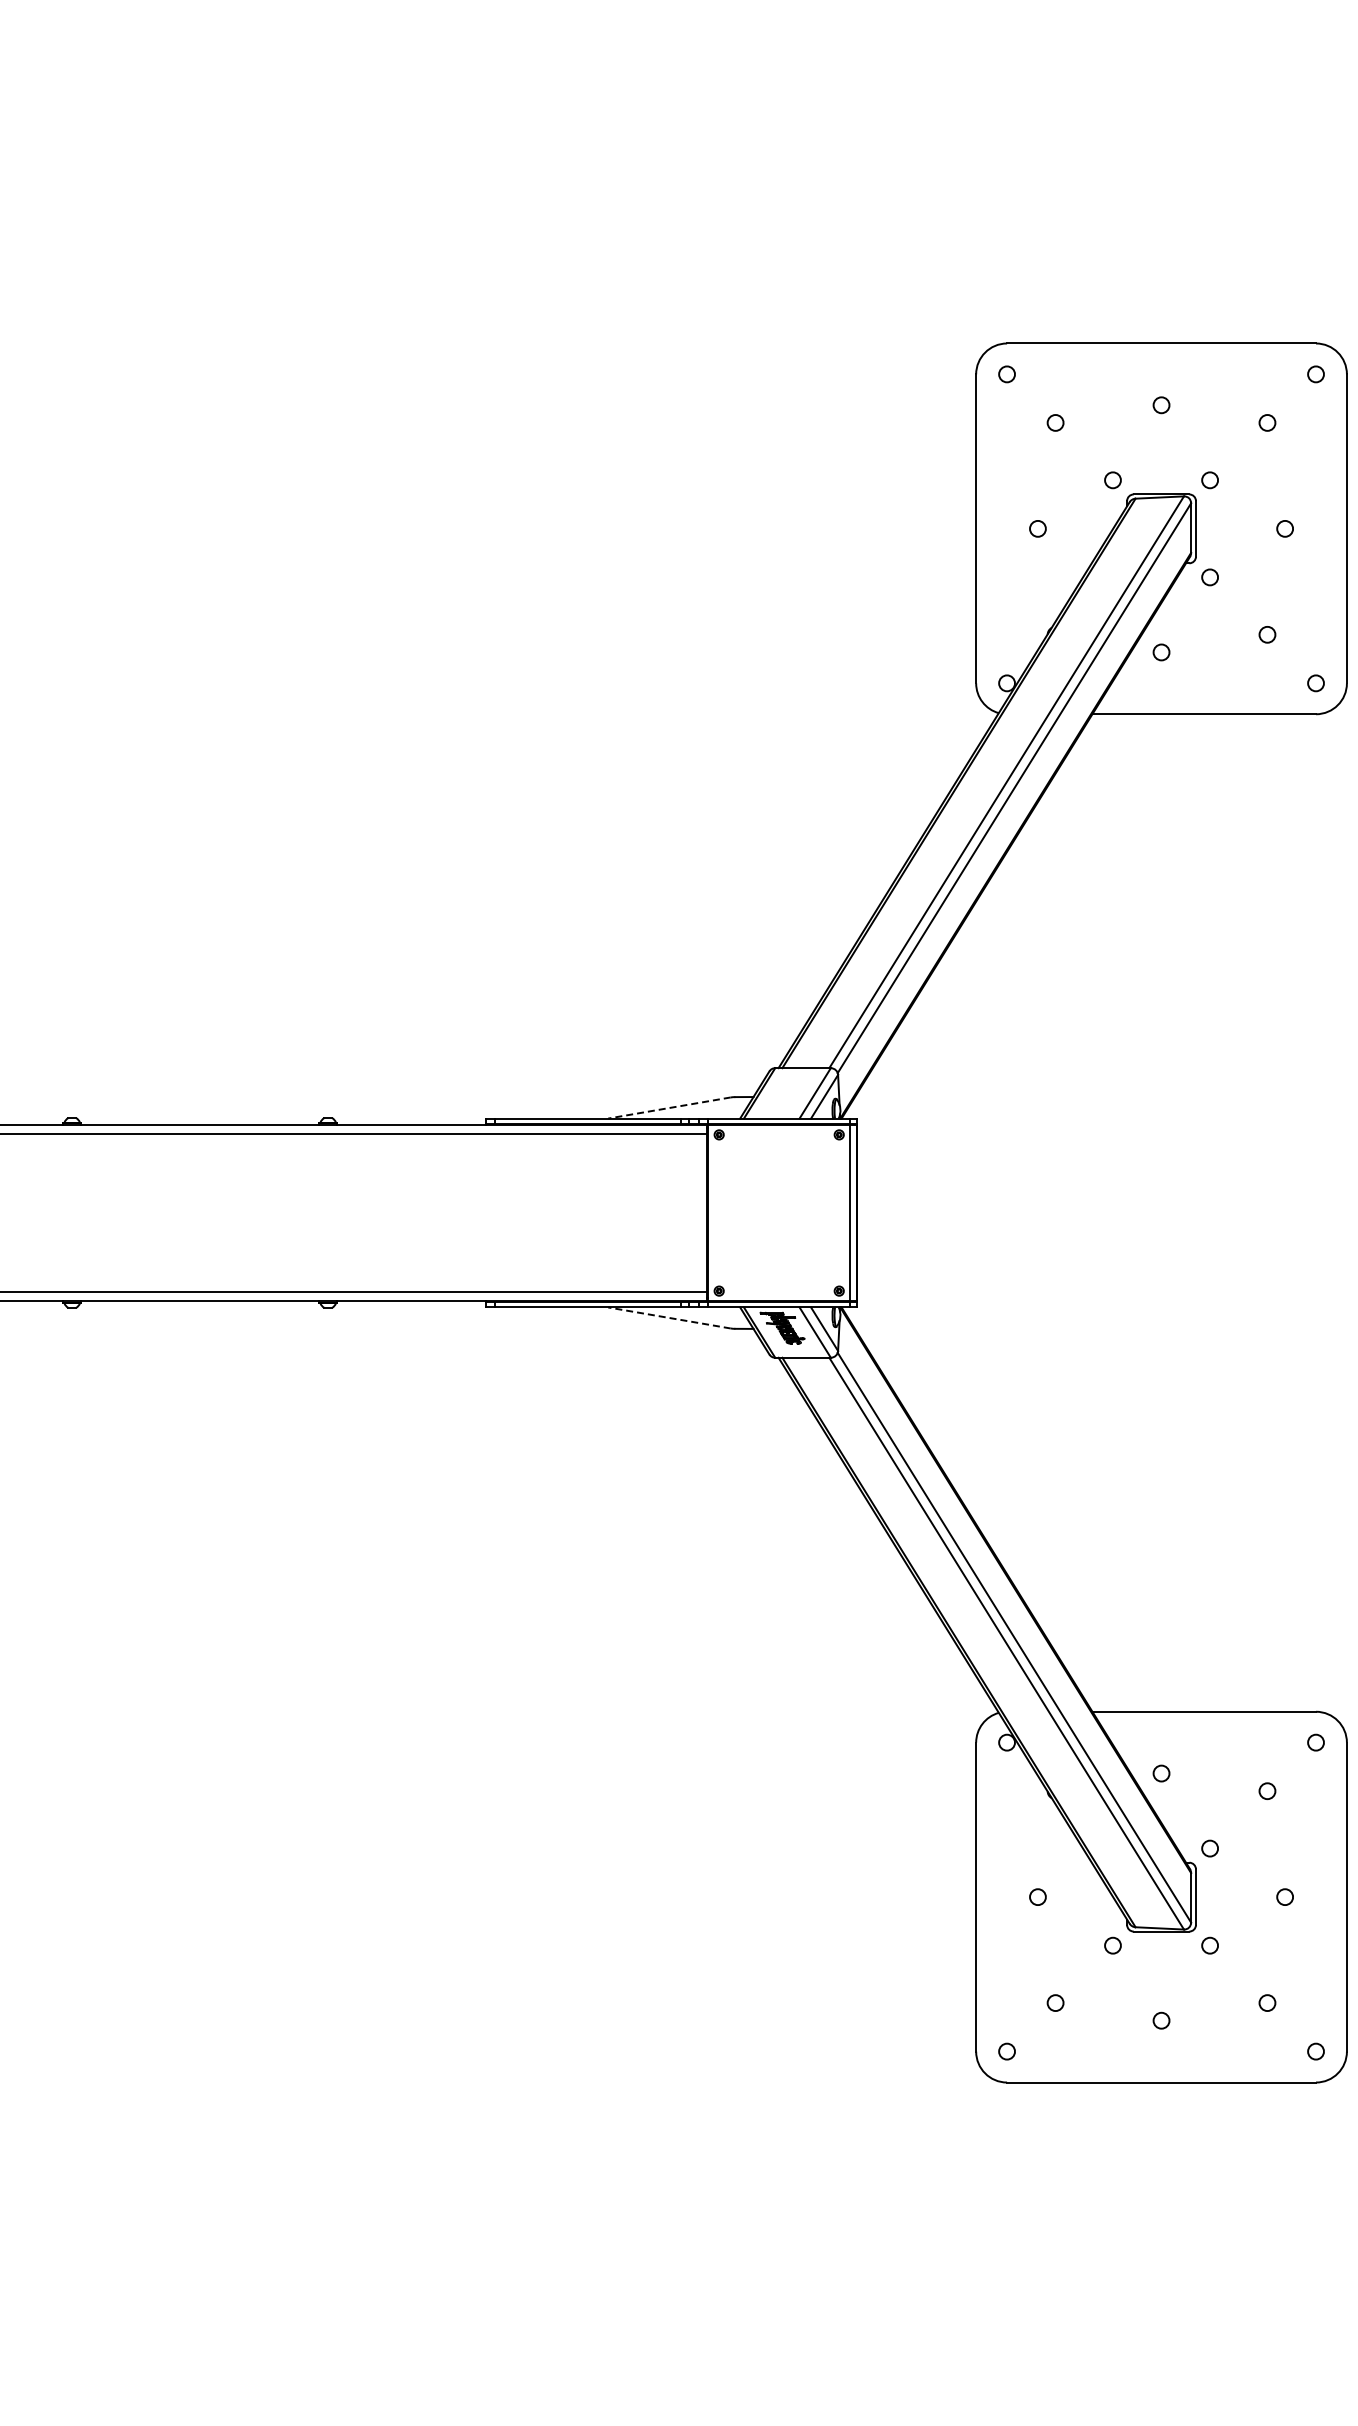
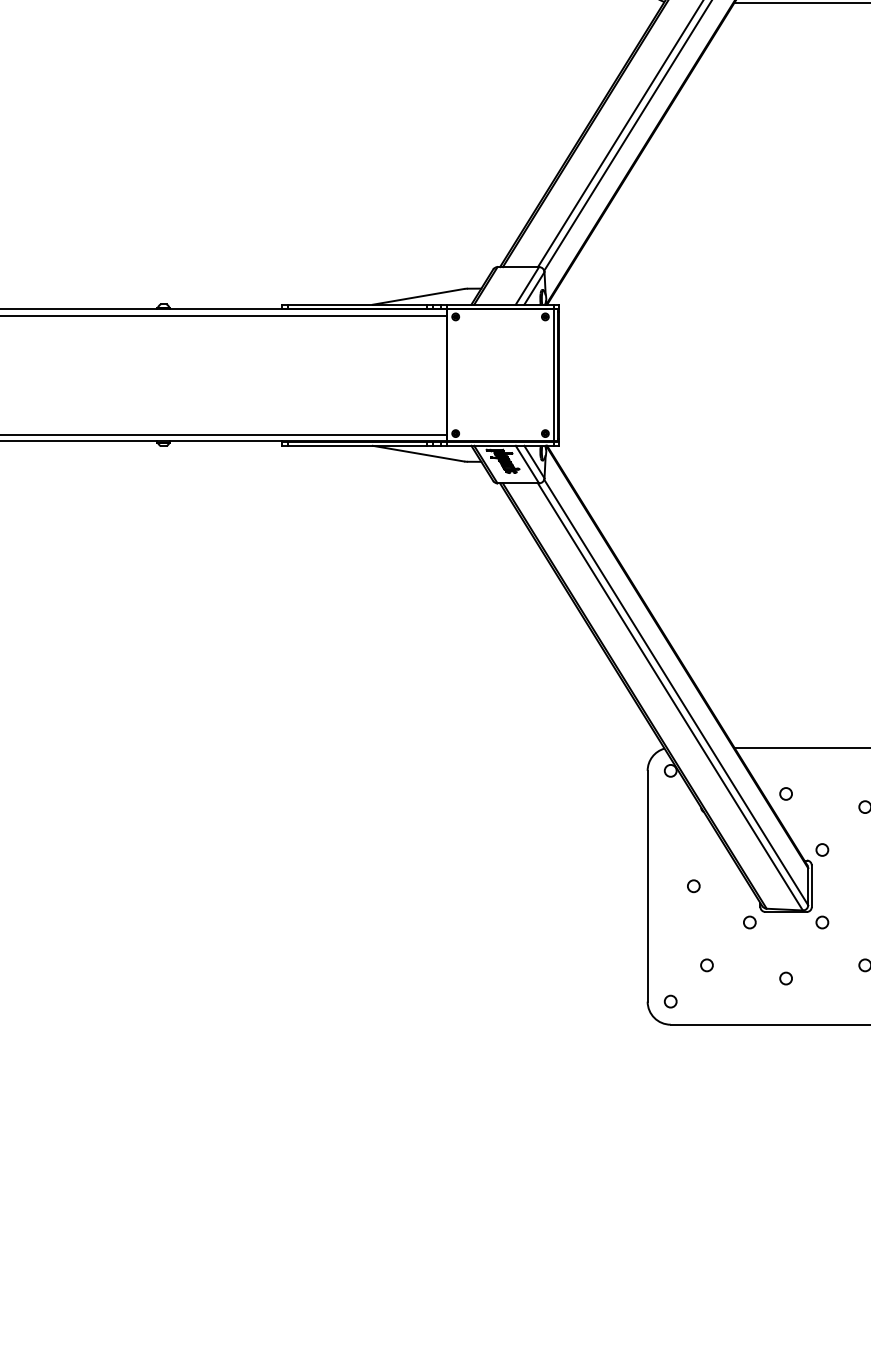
line: (668, 1108) -> (417, 297), dashed -> solid
line: (668, 1317) -> (417, 453), dashed -> solid

